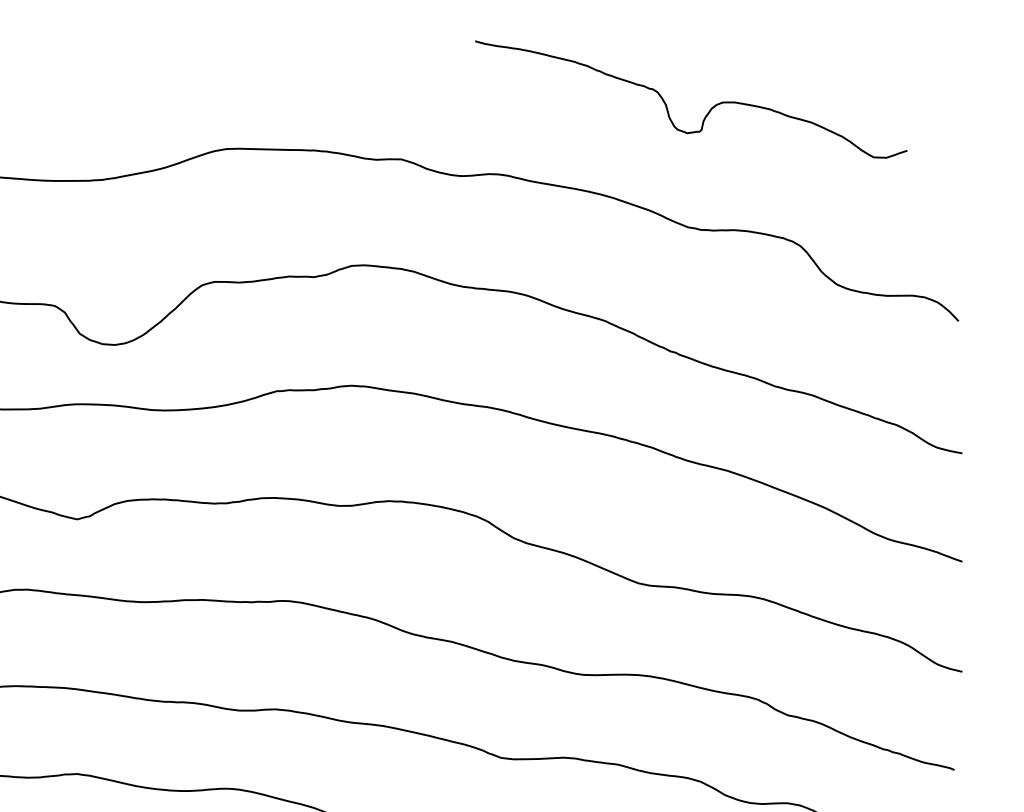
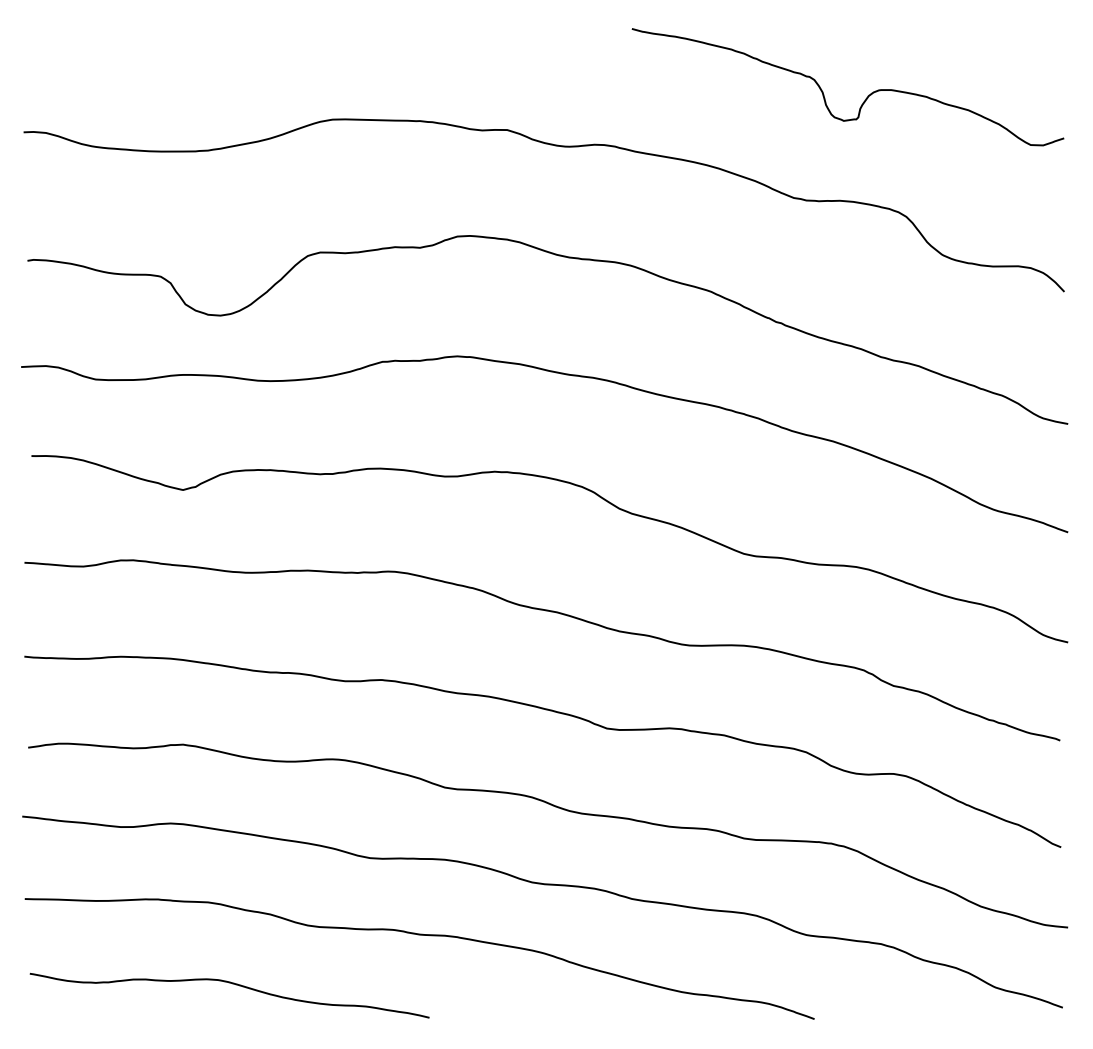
curve: (708, 110) -> (865, 98), moved

